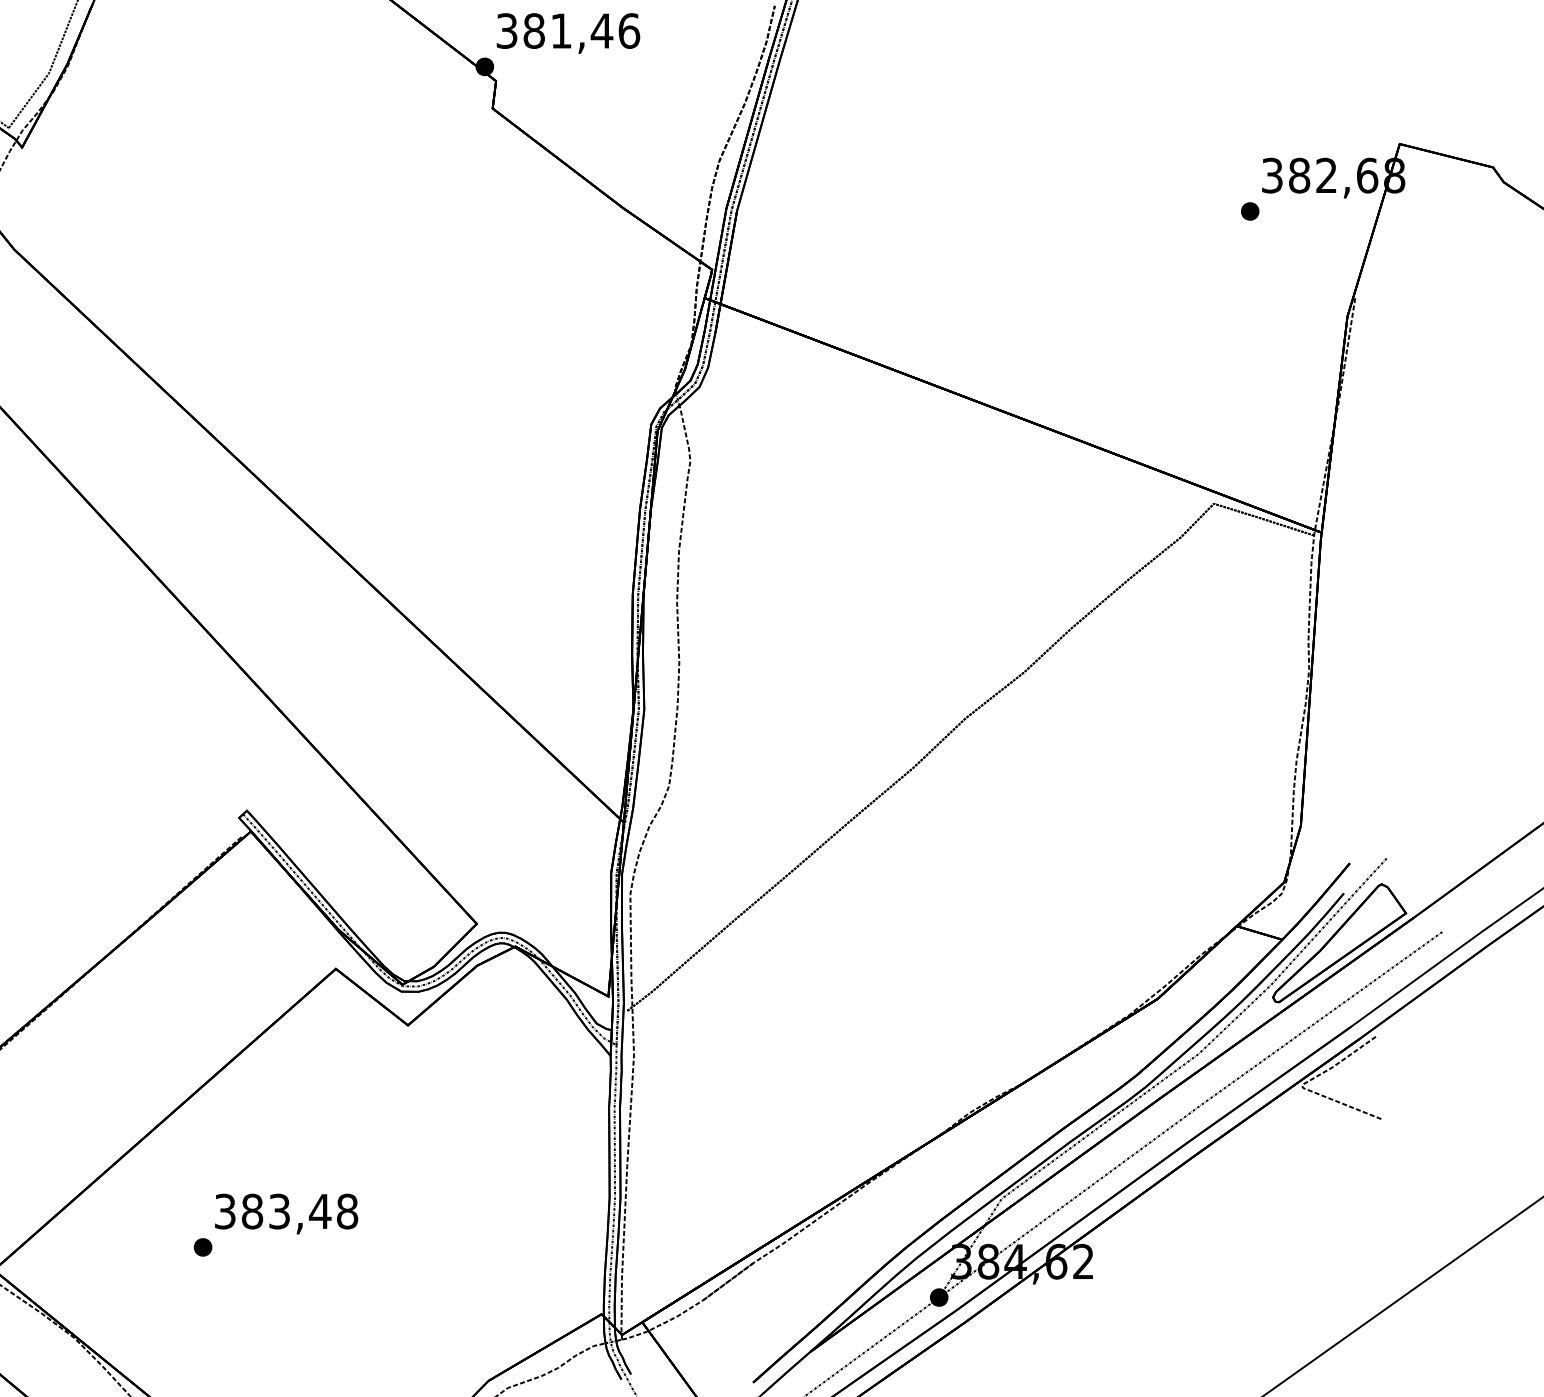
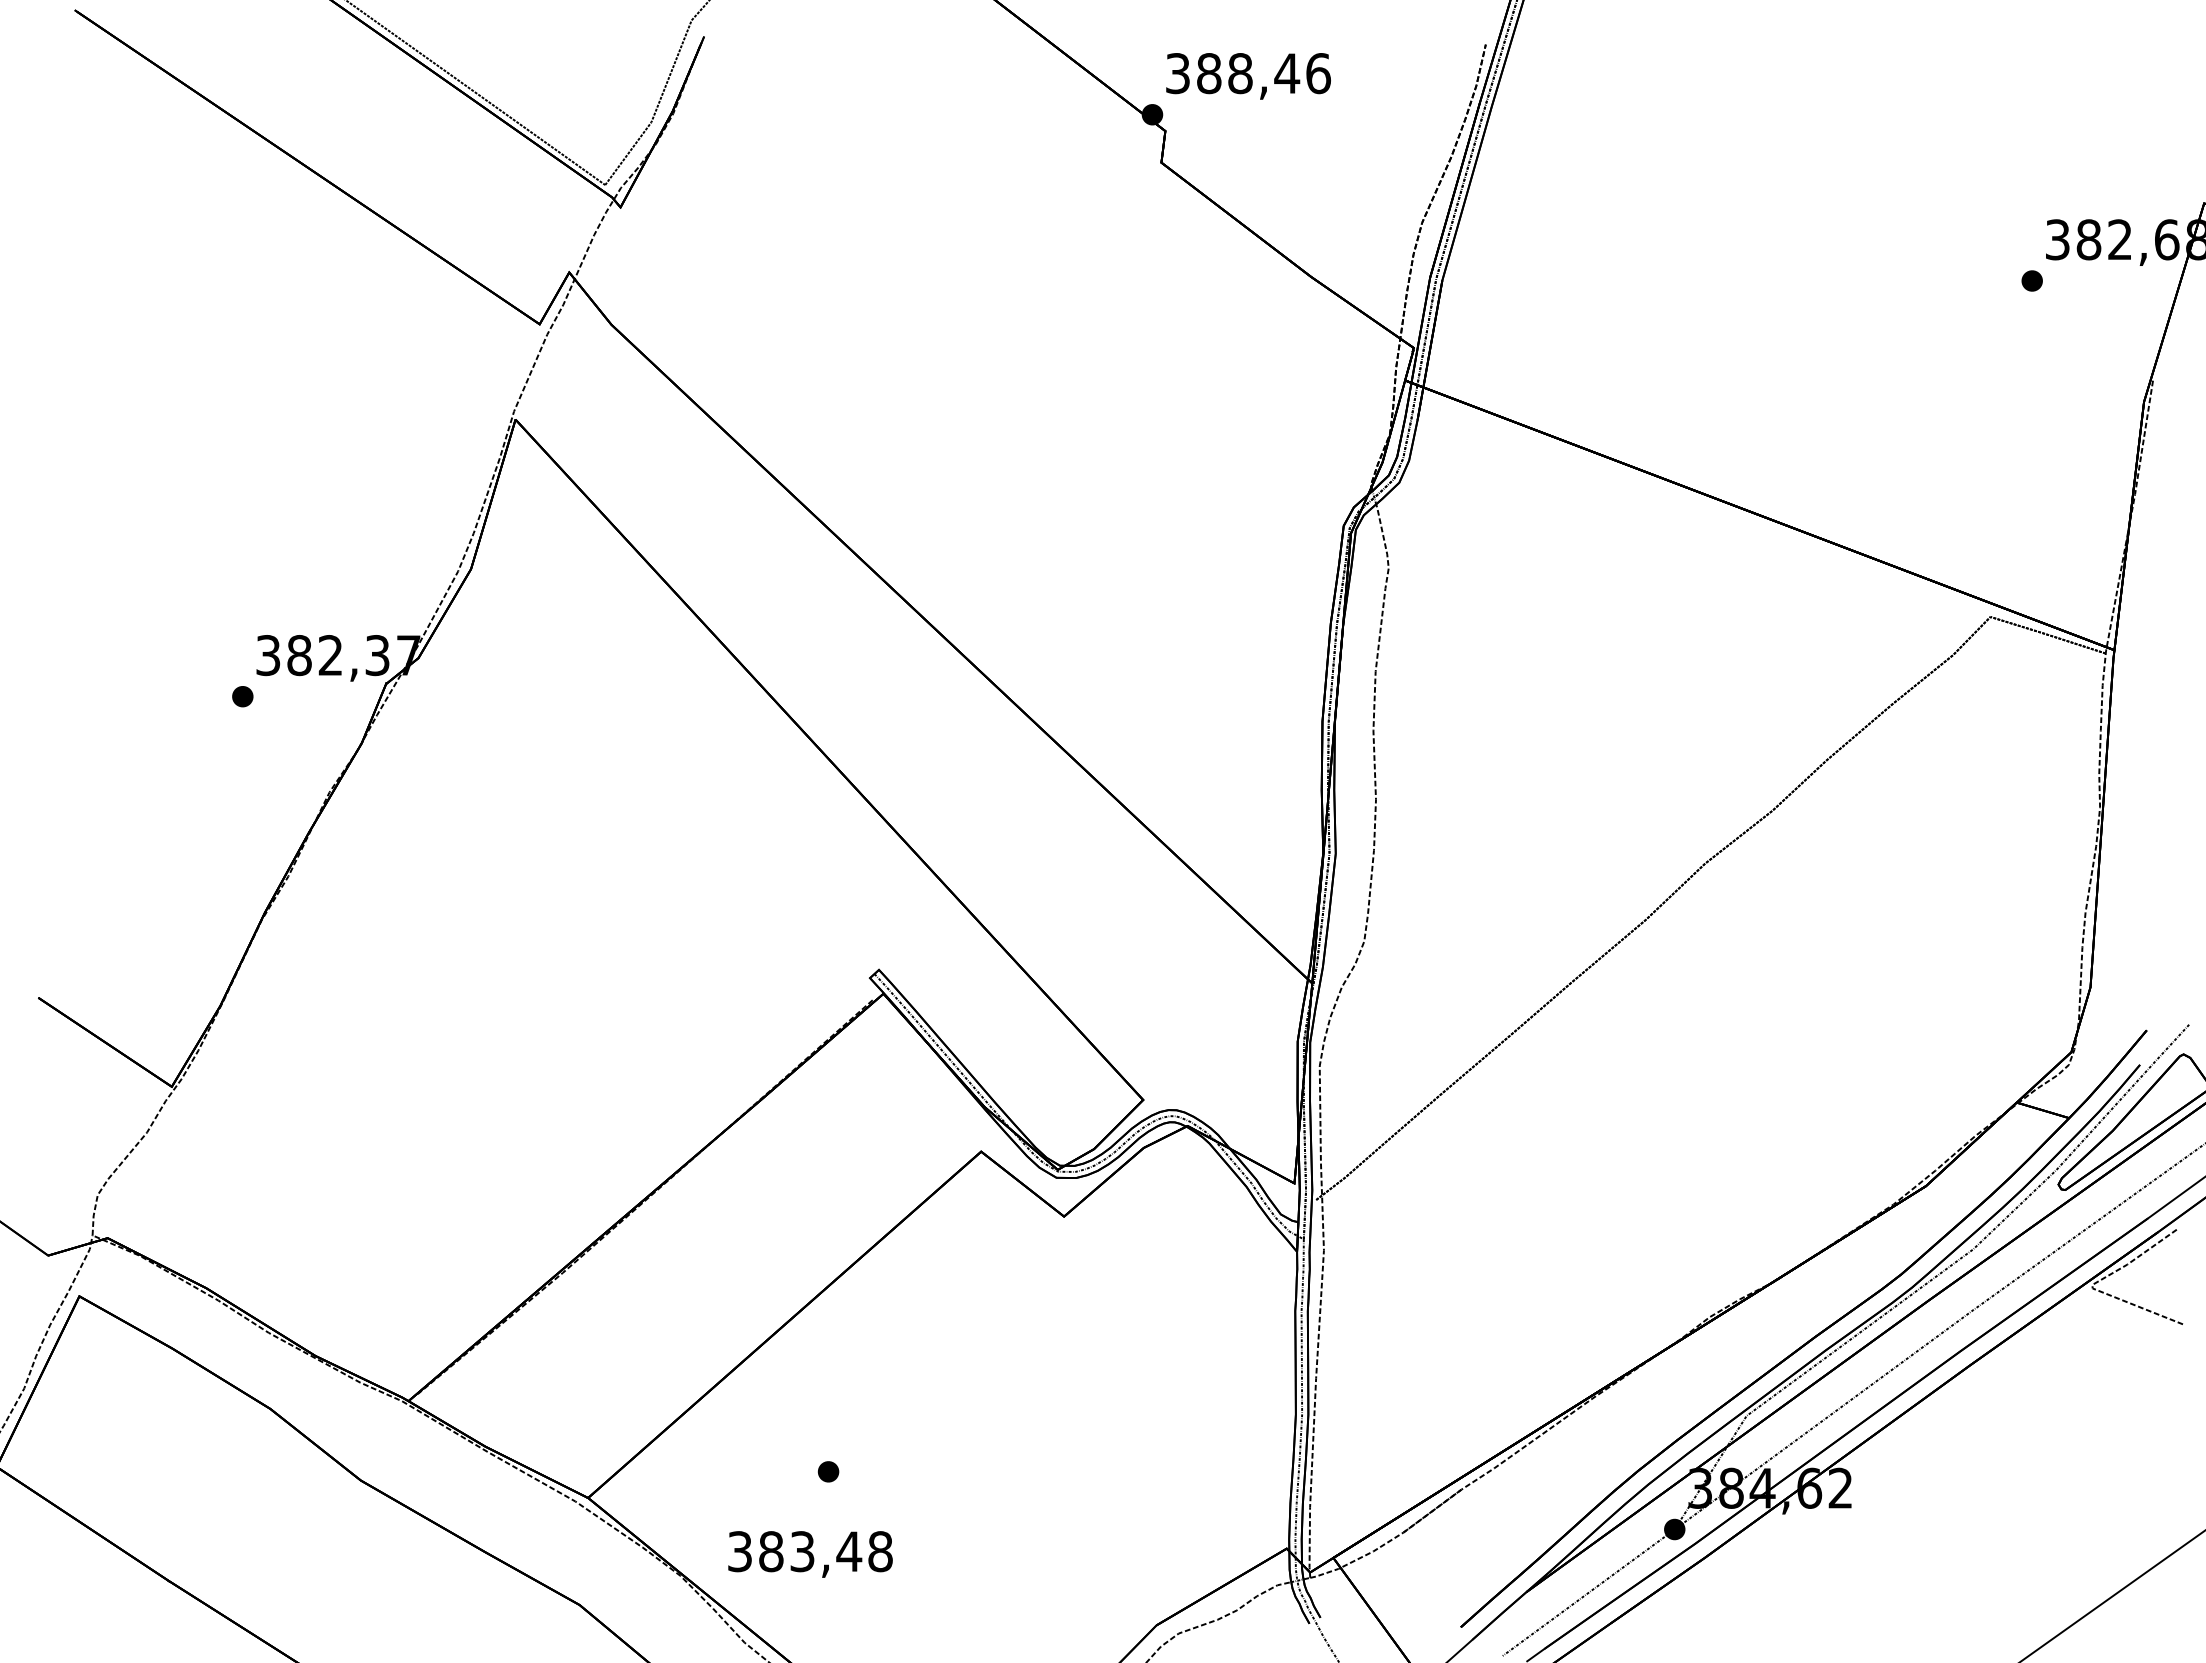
text: (561, 30) -> (1240, 73), 381,46 -> 388,46
text: (286, 1214) -> (810, 1554), moved

